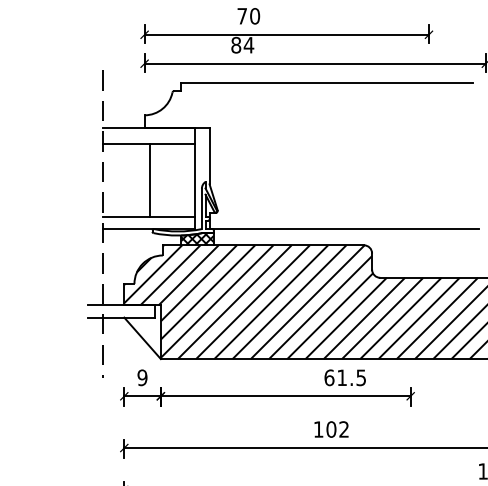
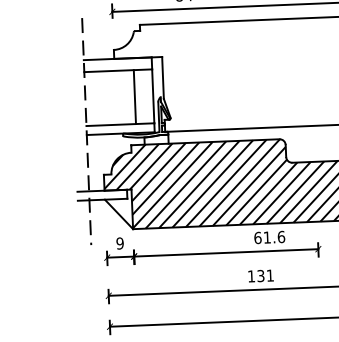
line: (149, 179) -> (134, 96), moved
hatch: (197, 239) -> (156, 139), removed
text: (361, 377) -> (281, 236), 61.5 -> 61.6
text: (337, 429) -> (265, 275), 102 -> 131

